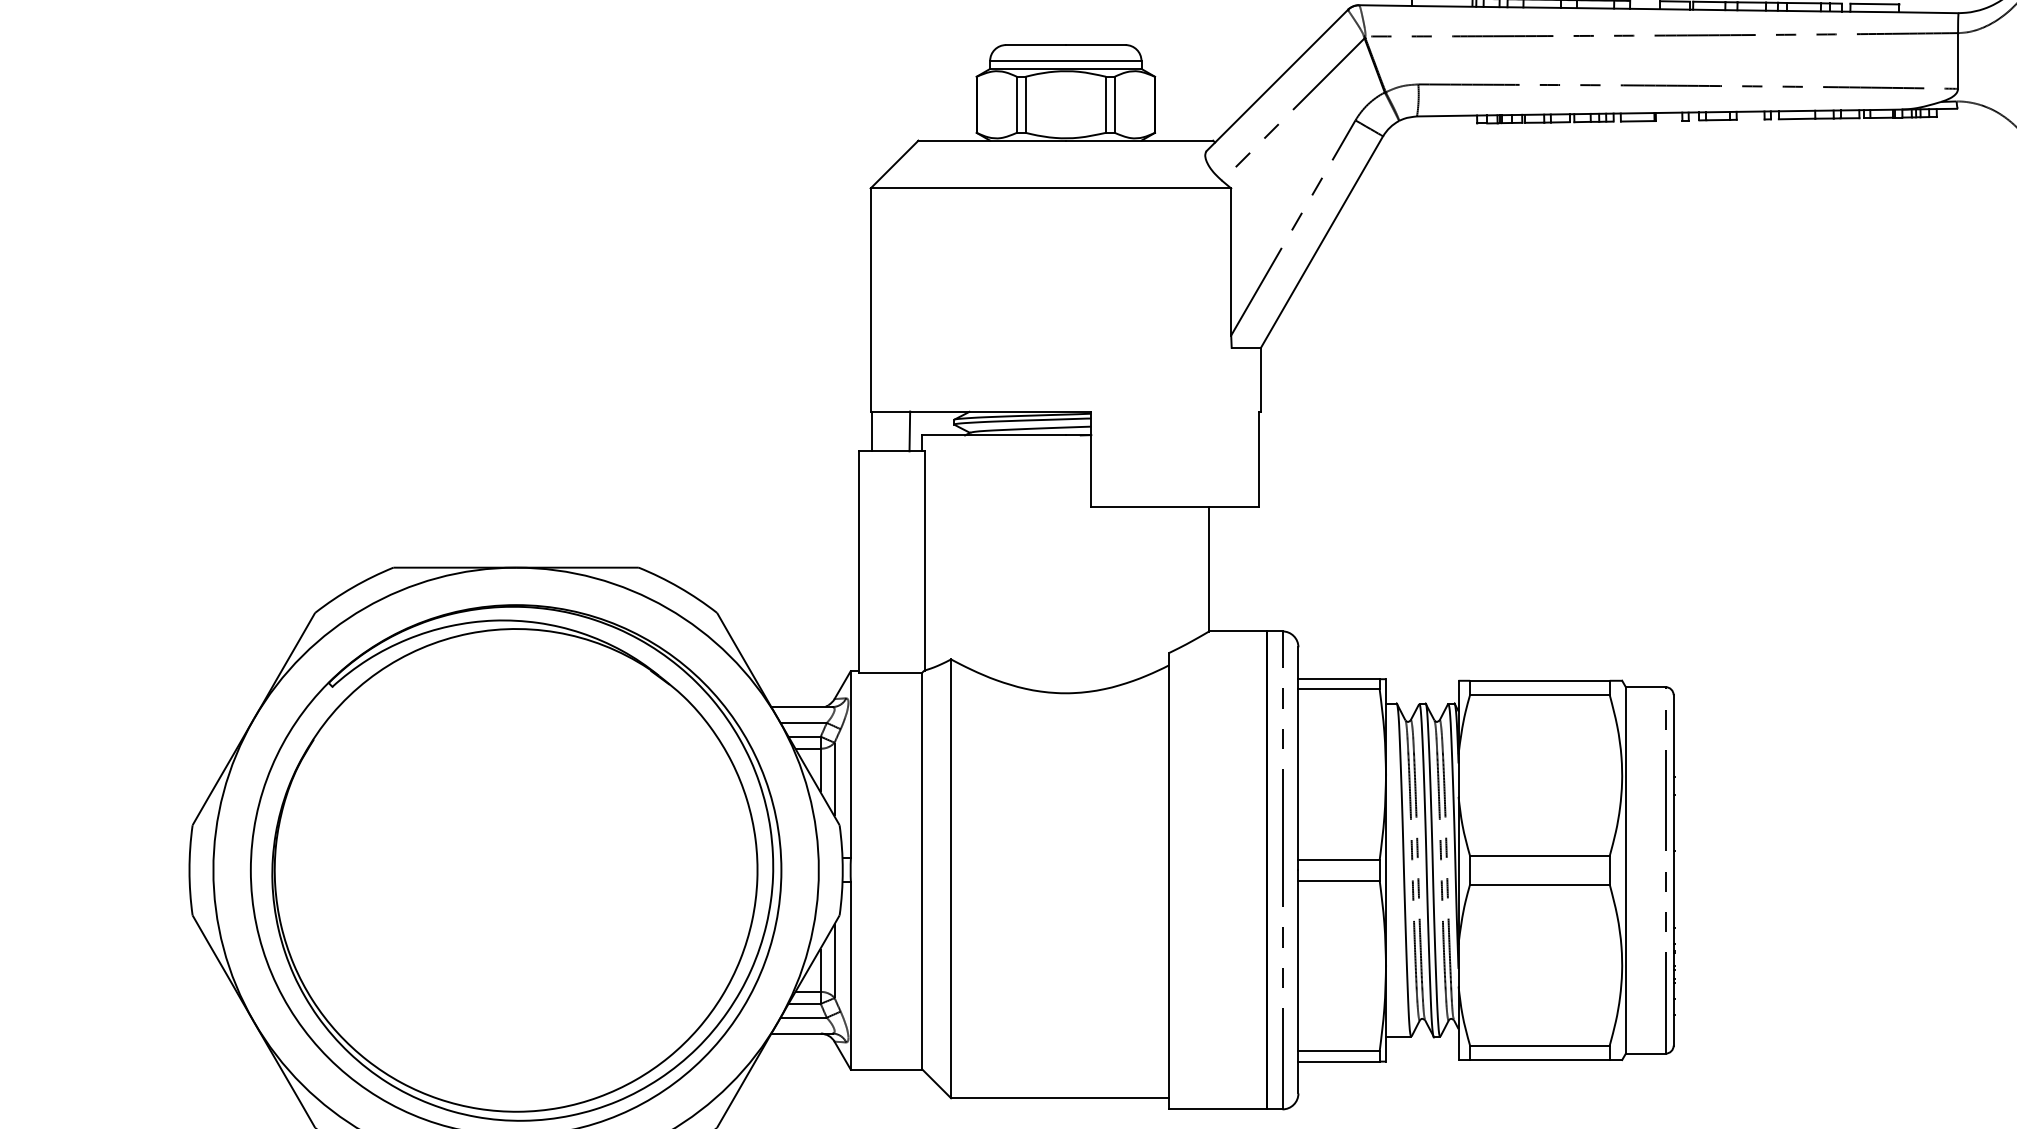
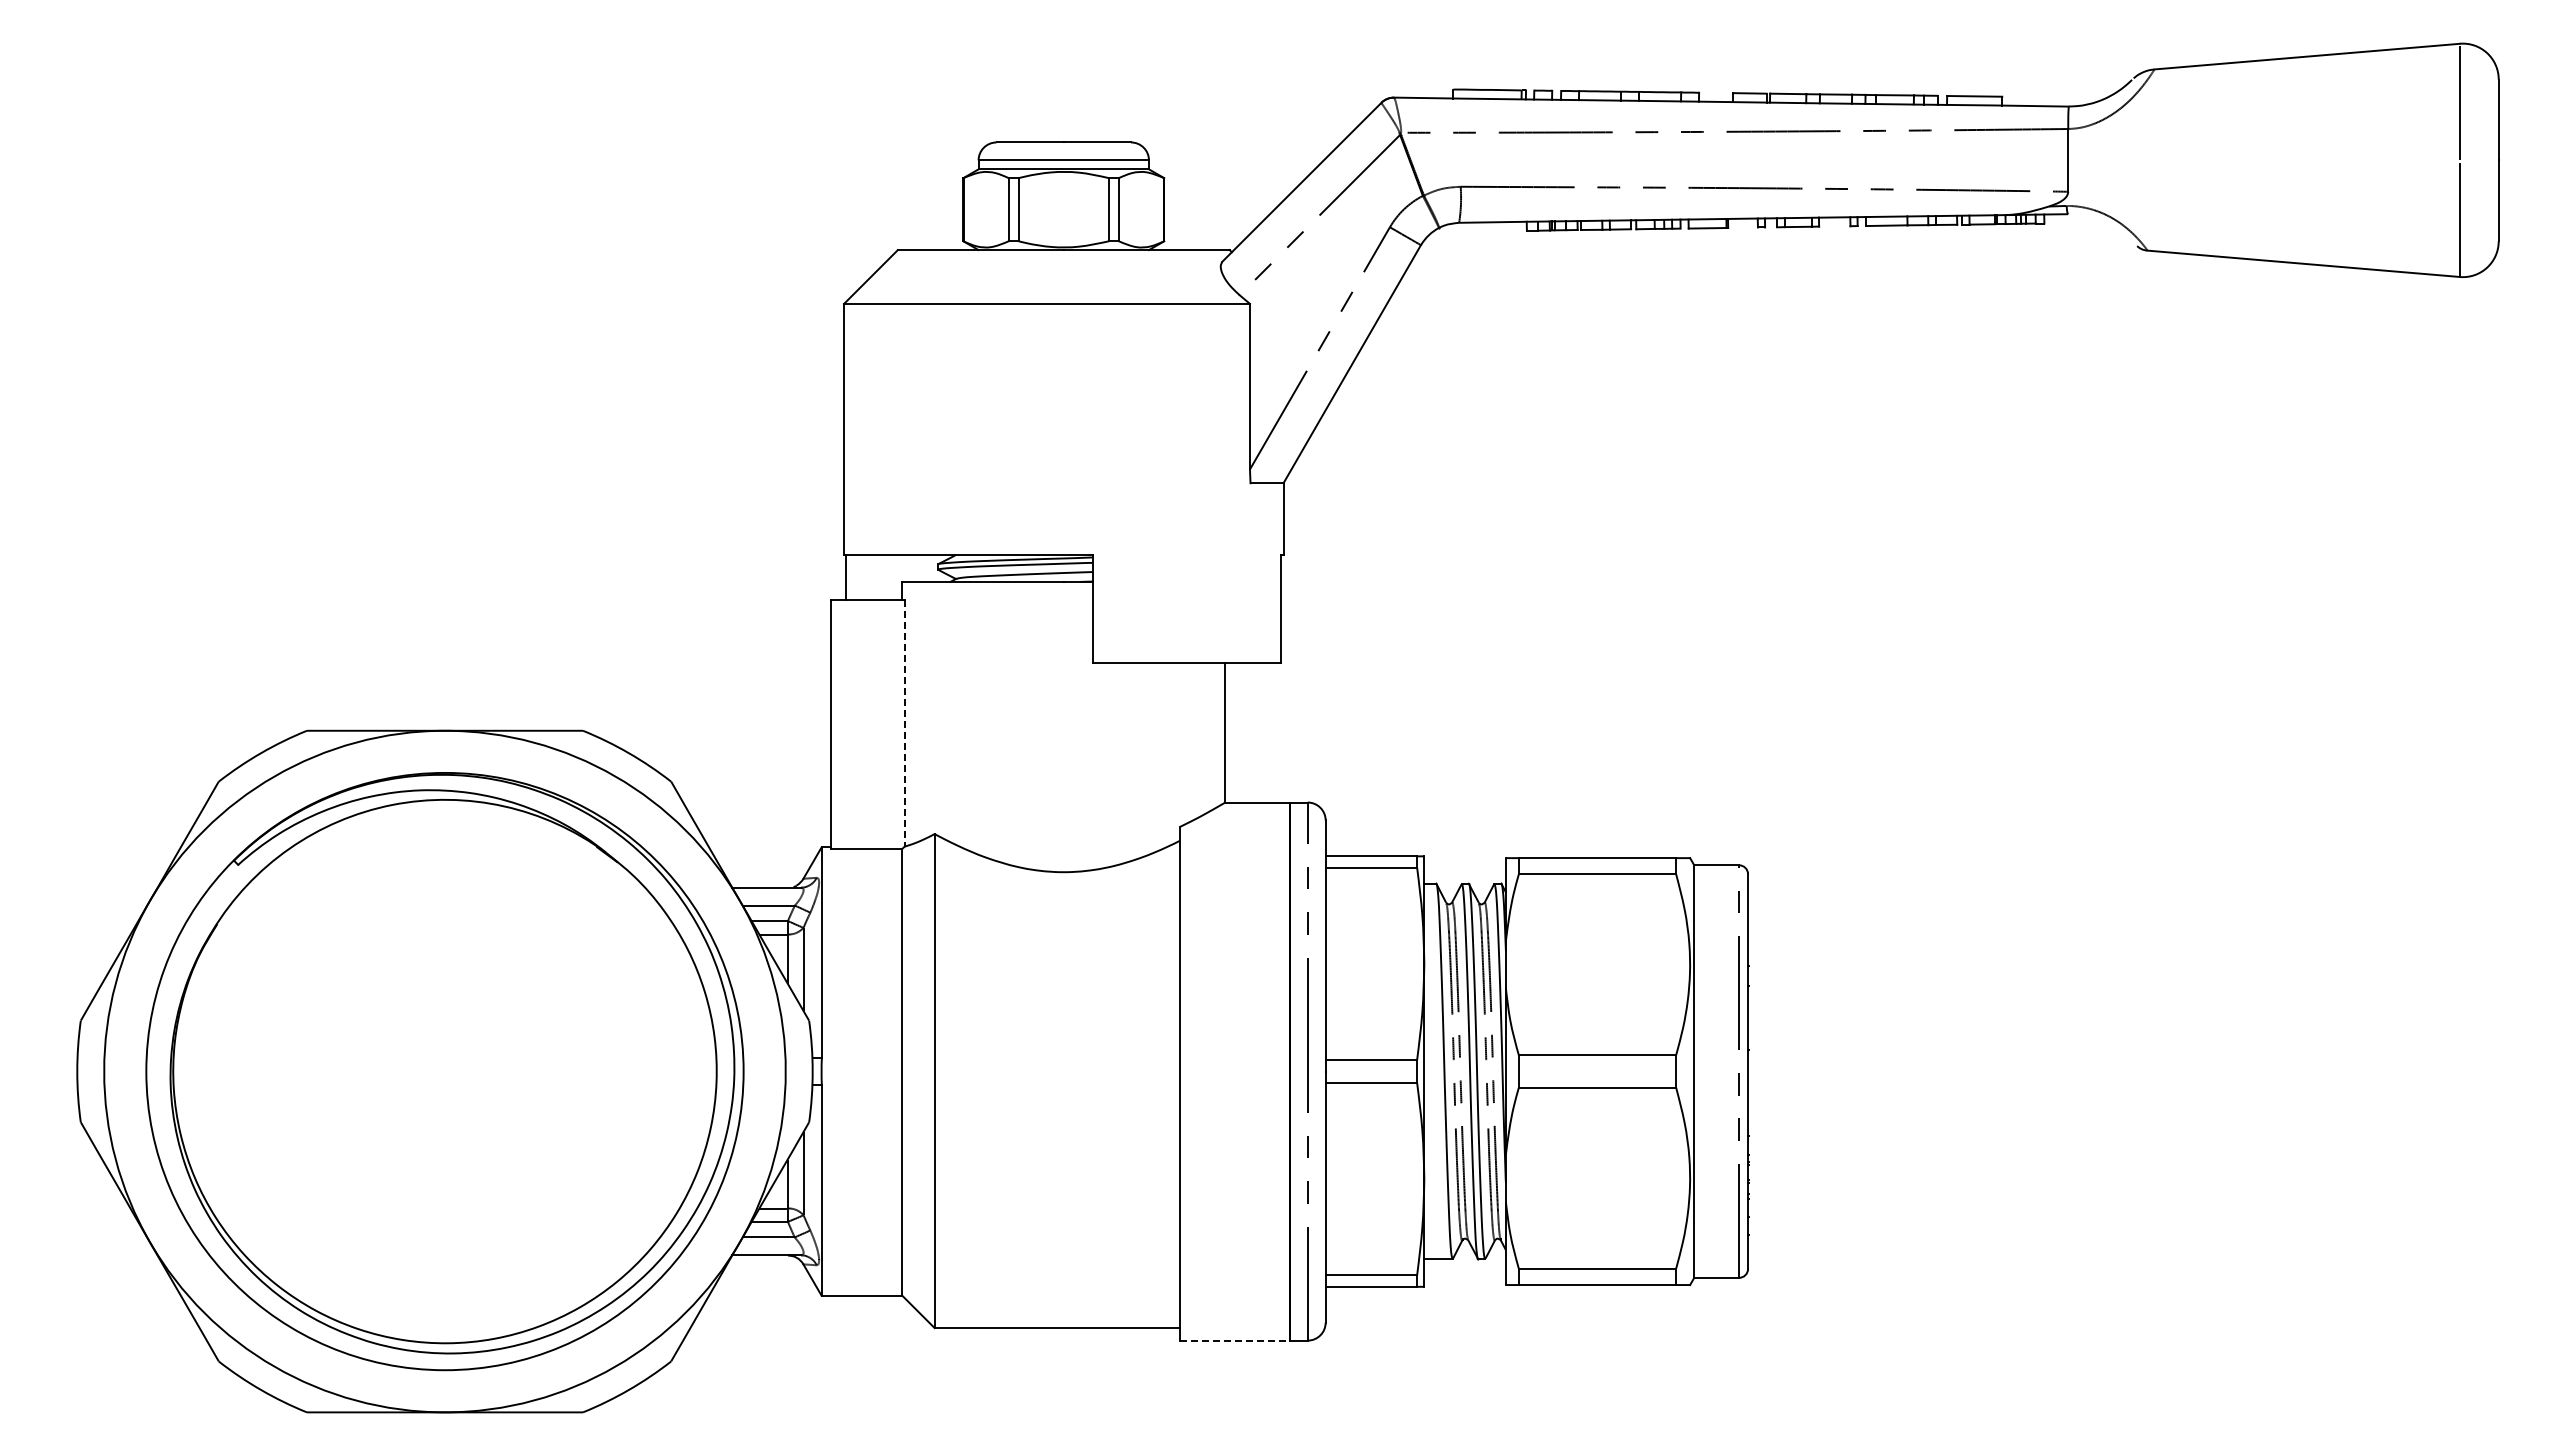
line: (909, 431) -> (887, 577), removed
line: (924, 561) -> (904, 723), solid -> dashed
line: (1218, 1109) -> (1235, 1340), solid -> dashed

